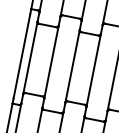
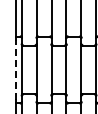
line: (21, 55) -> (15, 69), solid -> dashed

